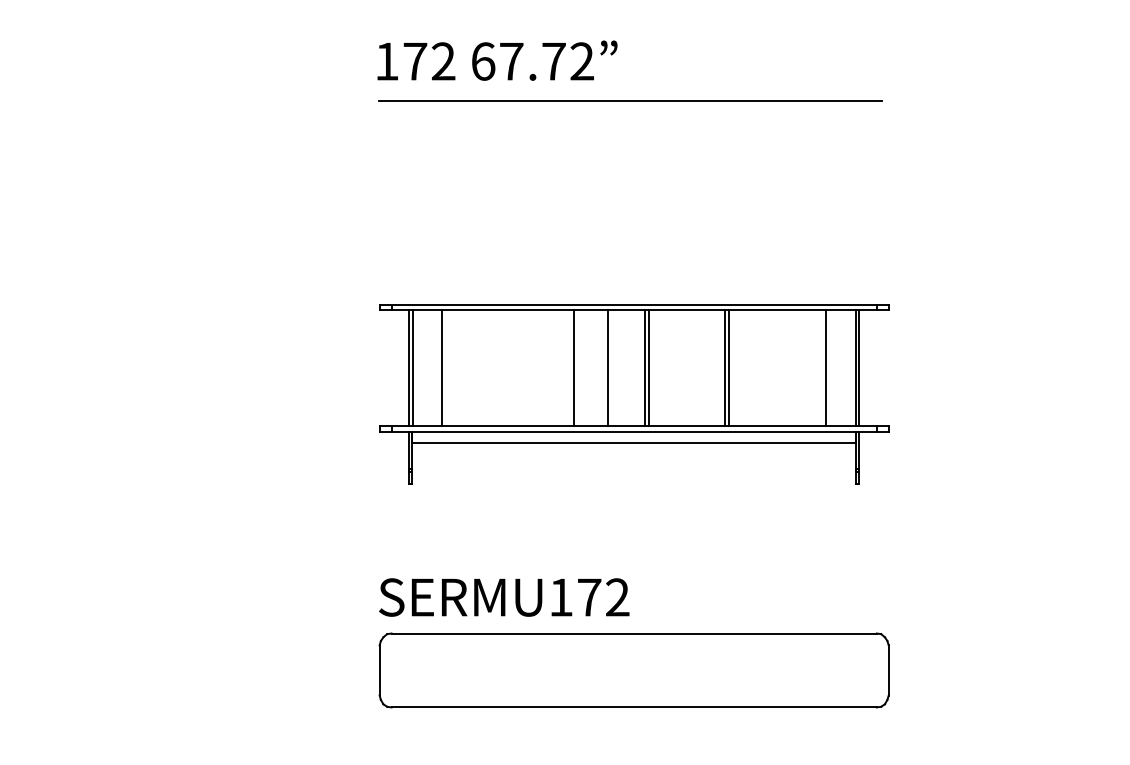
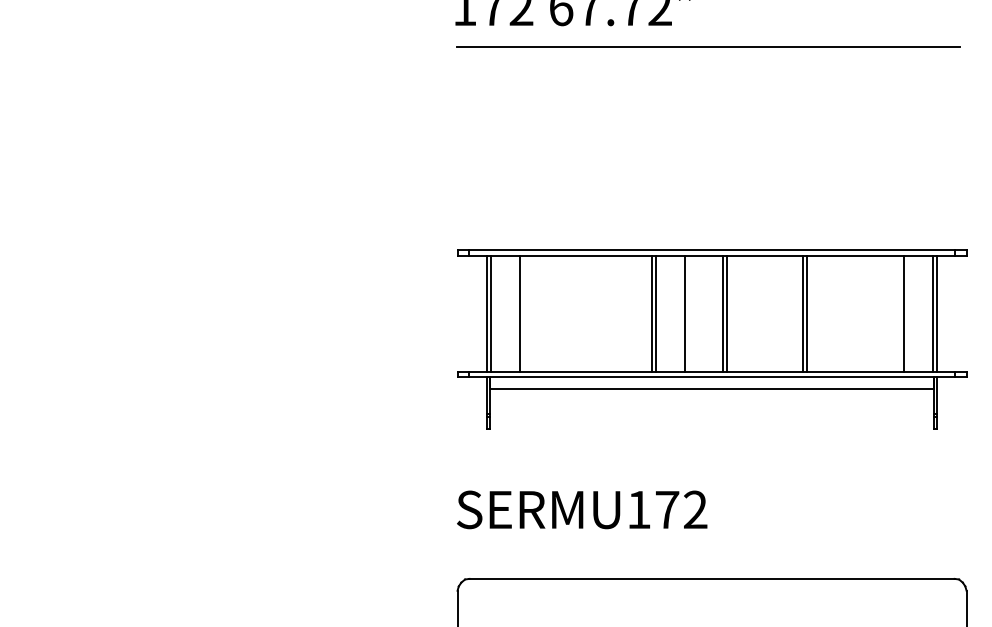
line: (578, 368) -> (656, 313), added
text: (504, 597) -> (582, 509), moved

